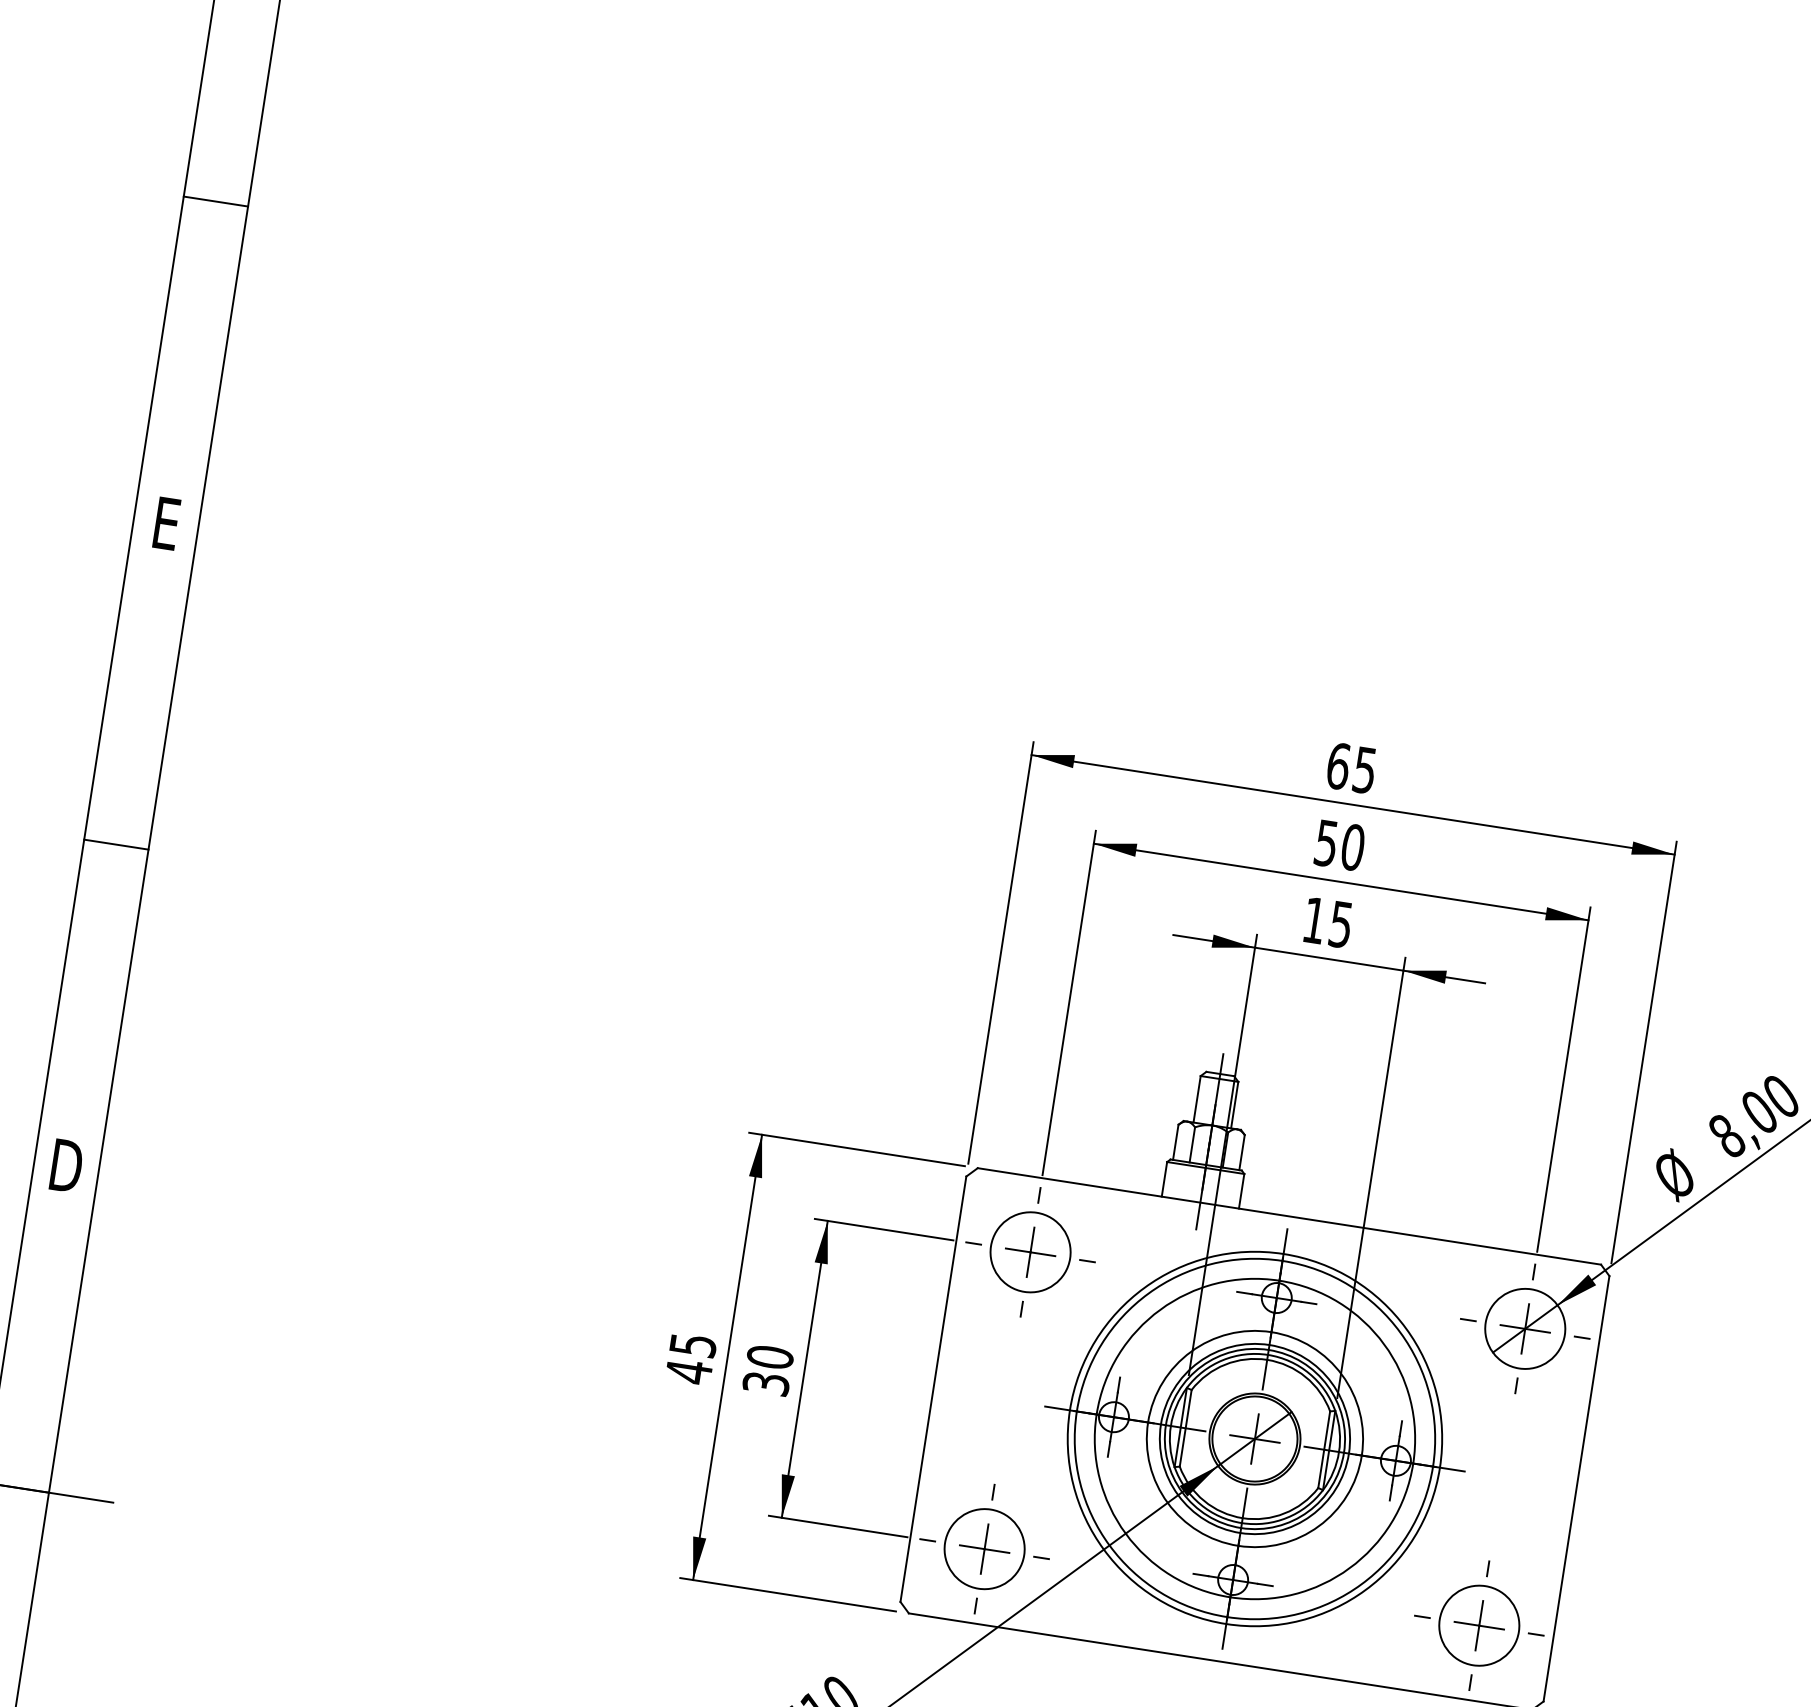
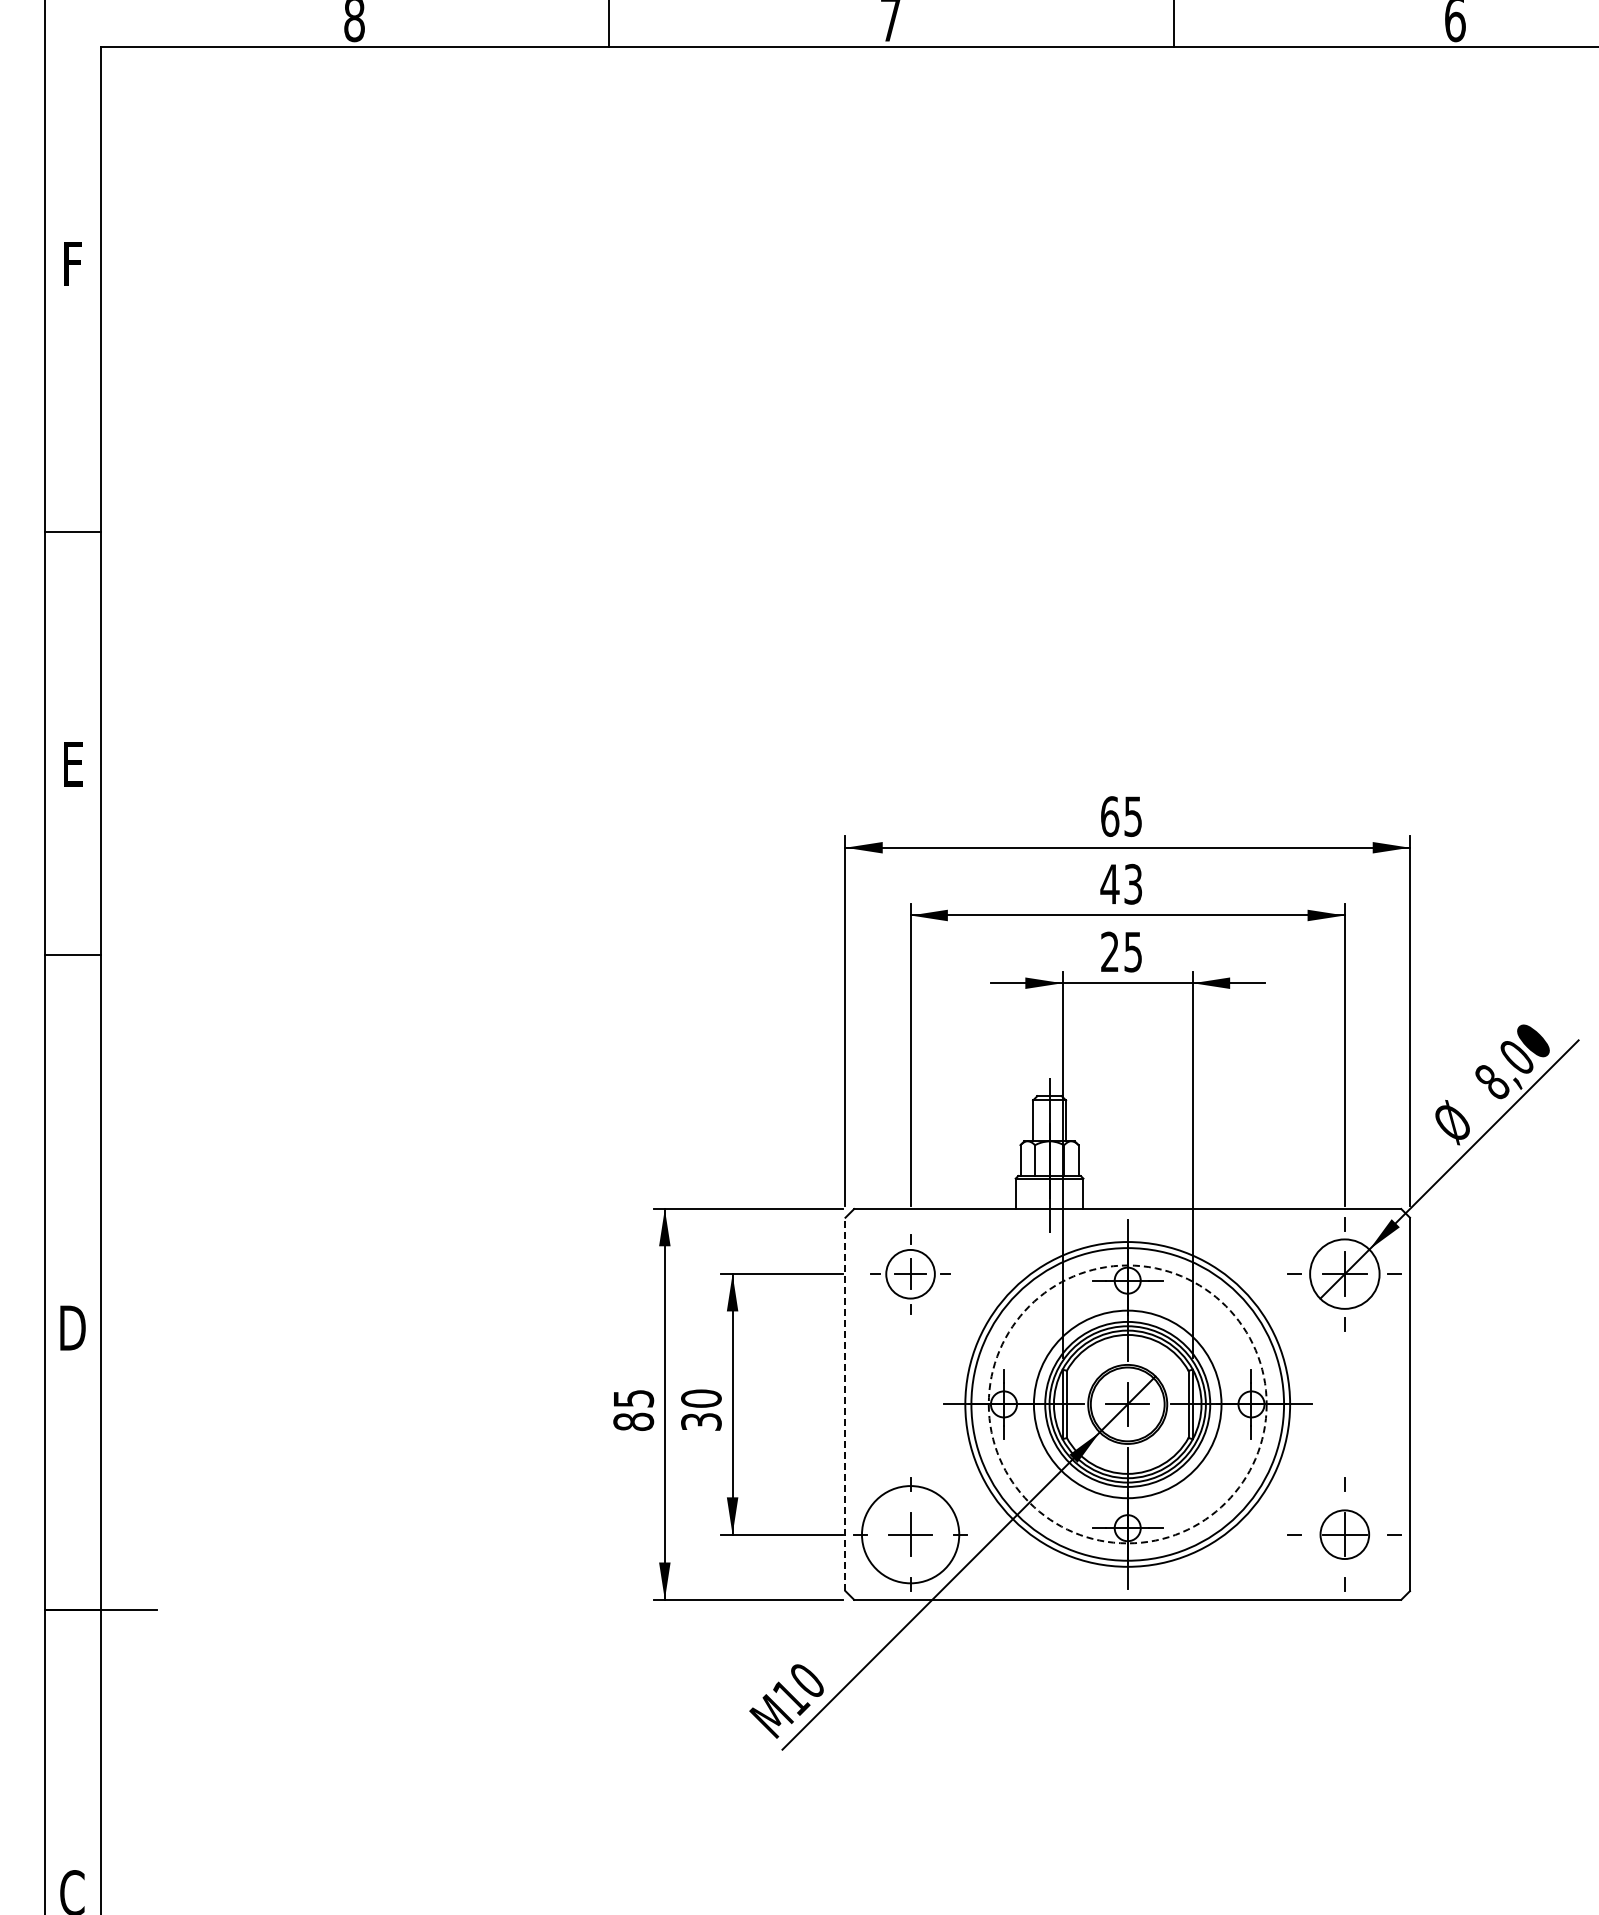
line: (215, 201) -> (72, 531), moved
line: (115, 845) -> (72, 955), moved
text: (1339, 845) -> (1121, 884), 50 -> 43
text: (1314, 919) -> (1109, 951), 15 -> 25
part: (1030, 1252) -> (910, 1274), size x0.7
text: (688, 1371) -> (633, 1421), 45 -> 85
line: (933, 1389) -> (845, 1404), solid -> dashed
circle: (1254, 1439) -> (1127, 1404), solid -> dashed
circle: (984, 1548) -> (910, 1534), size x1.4
circle: (1478, 1625) -> (1344, 1534), size x0.7

